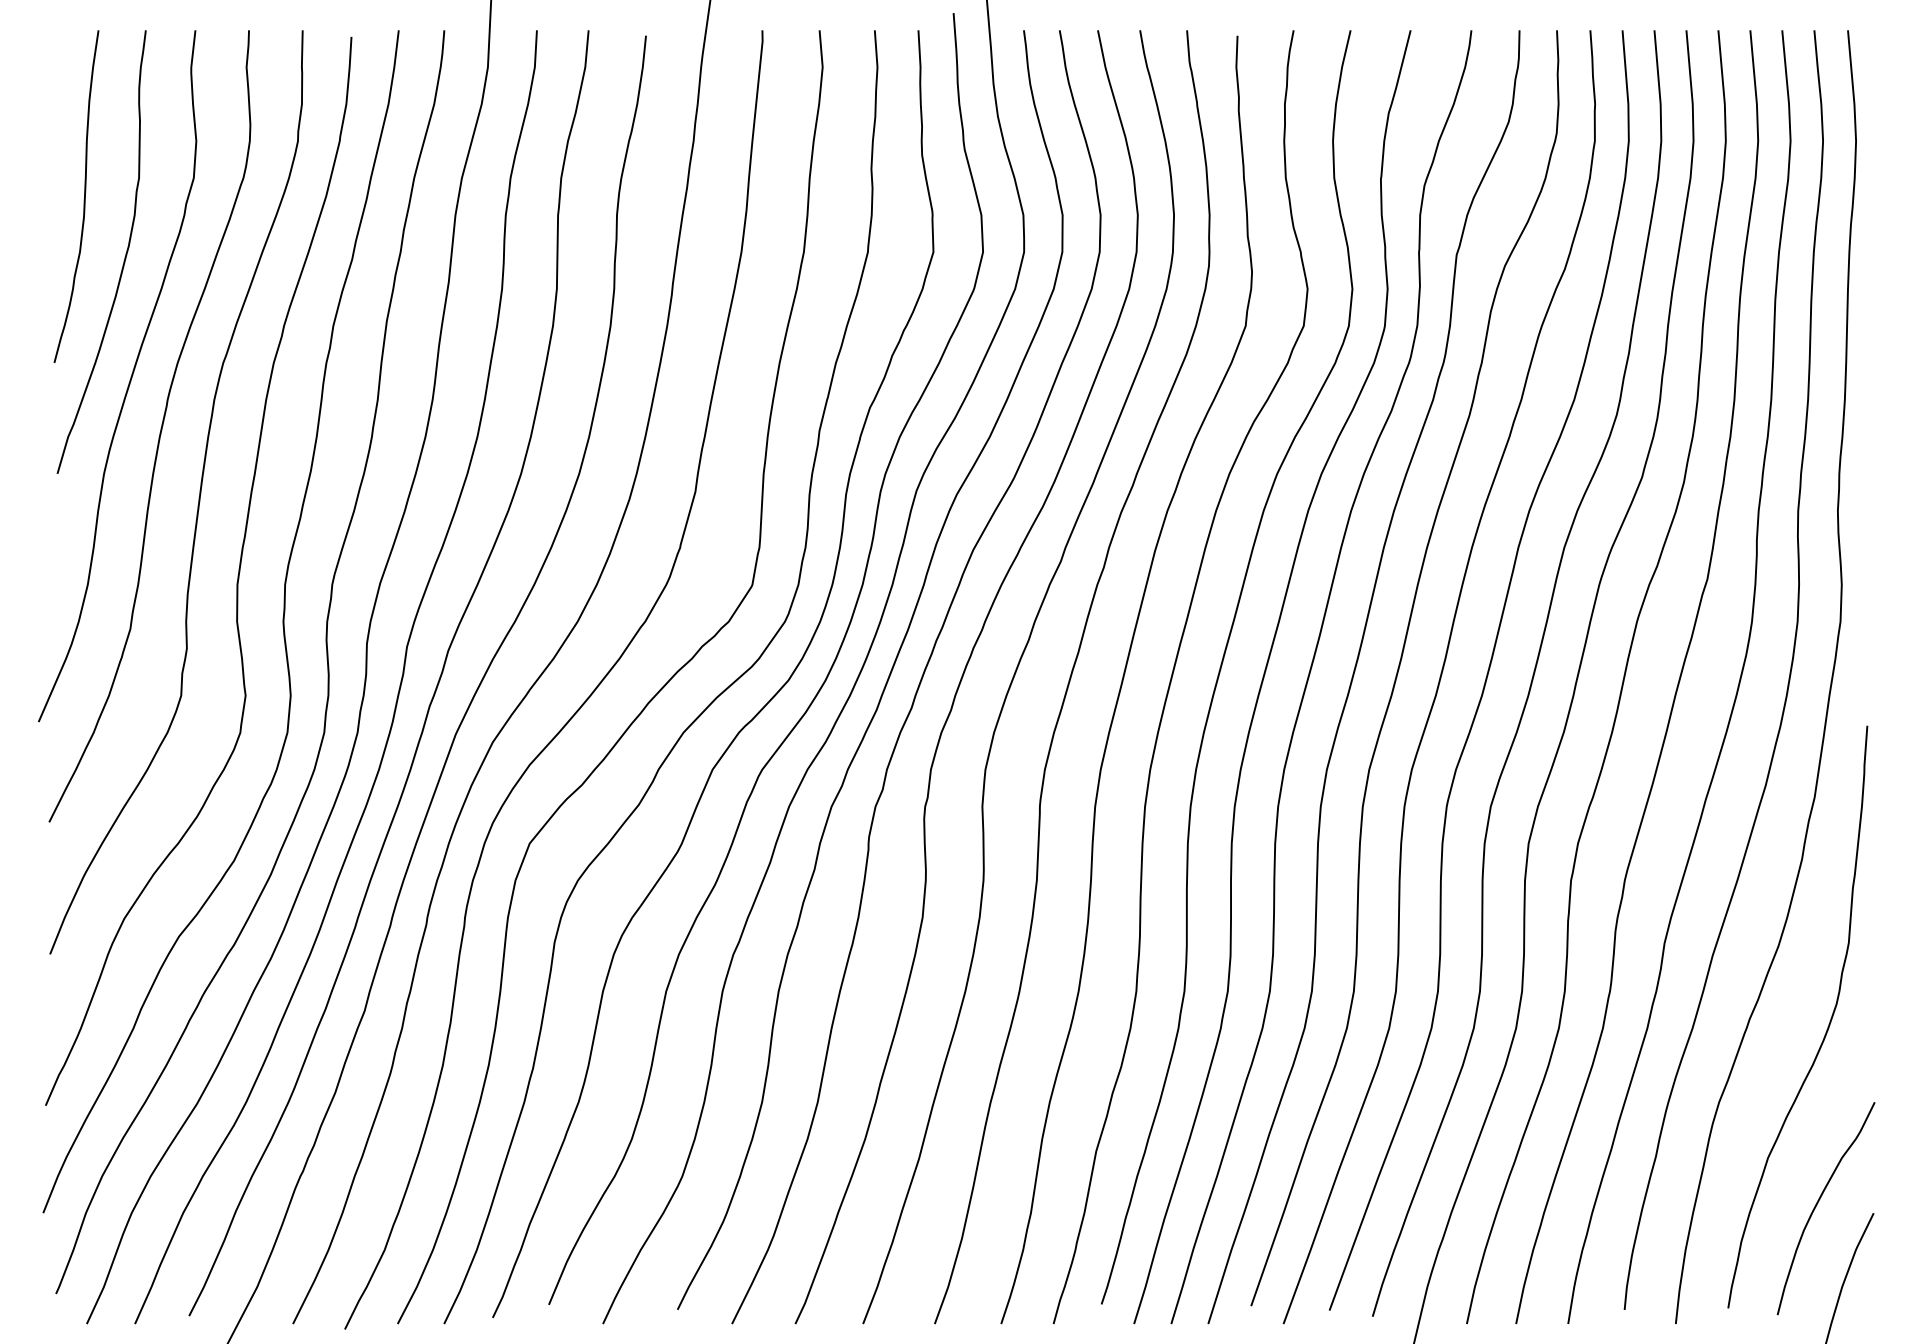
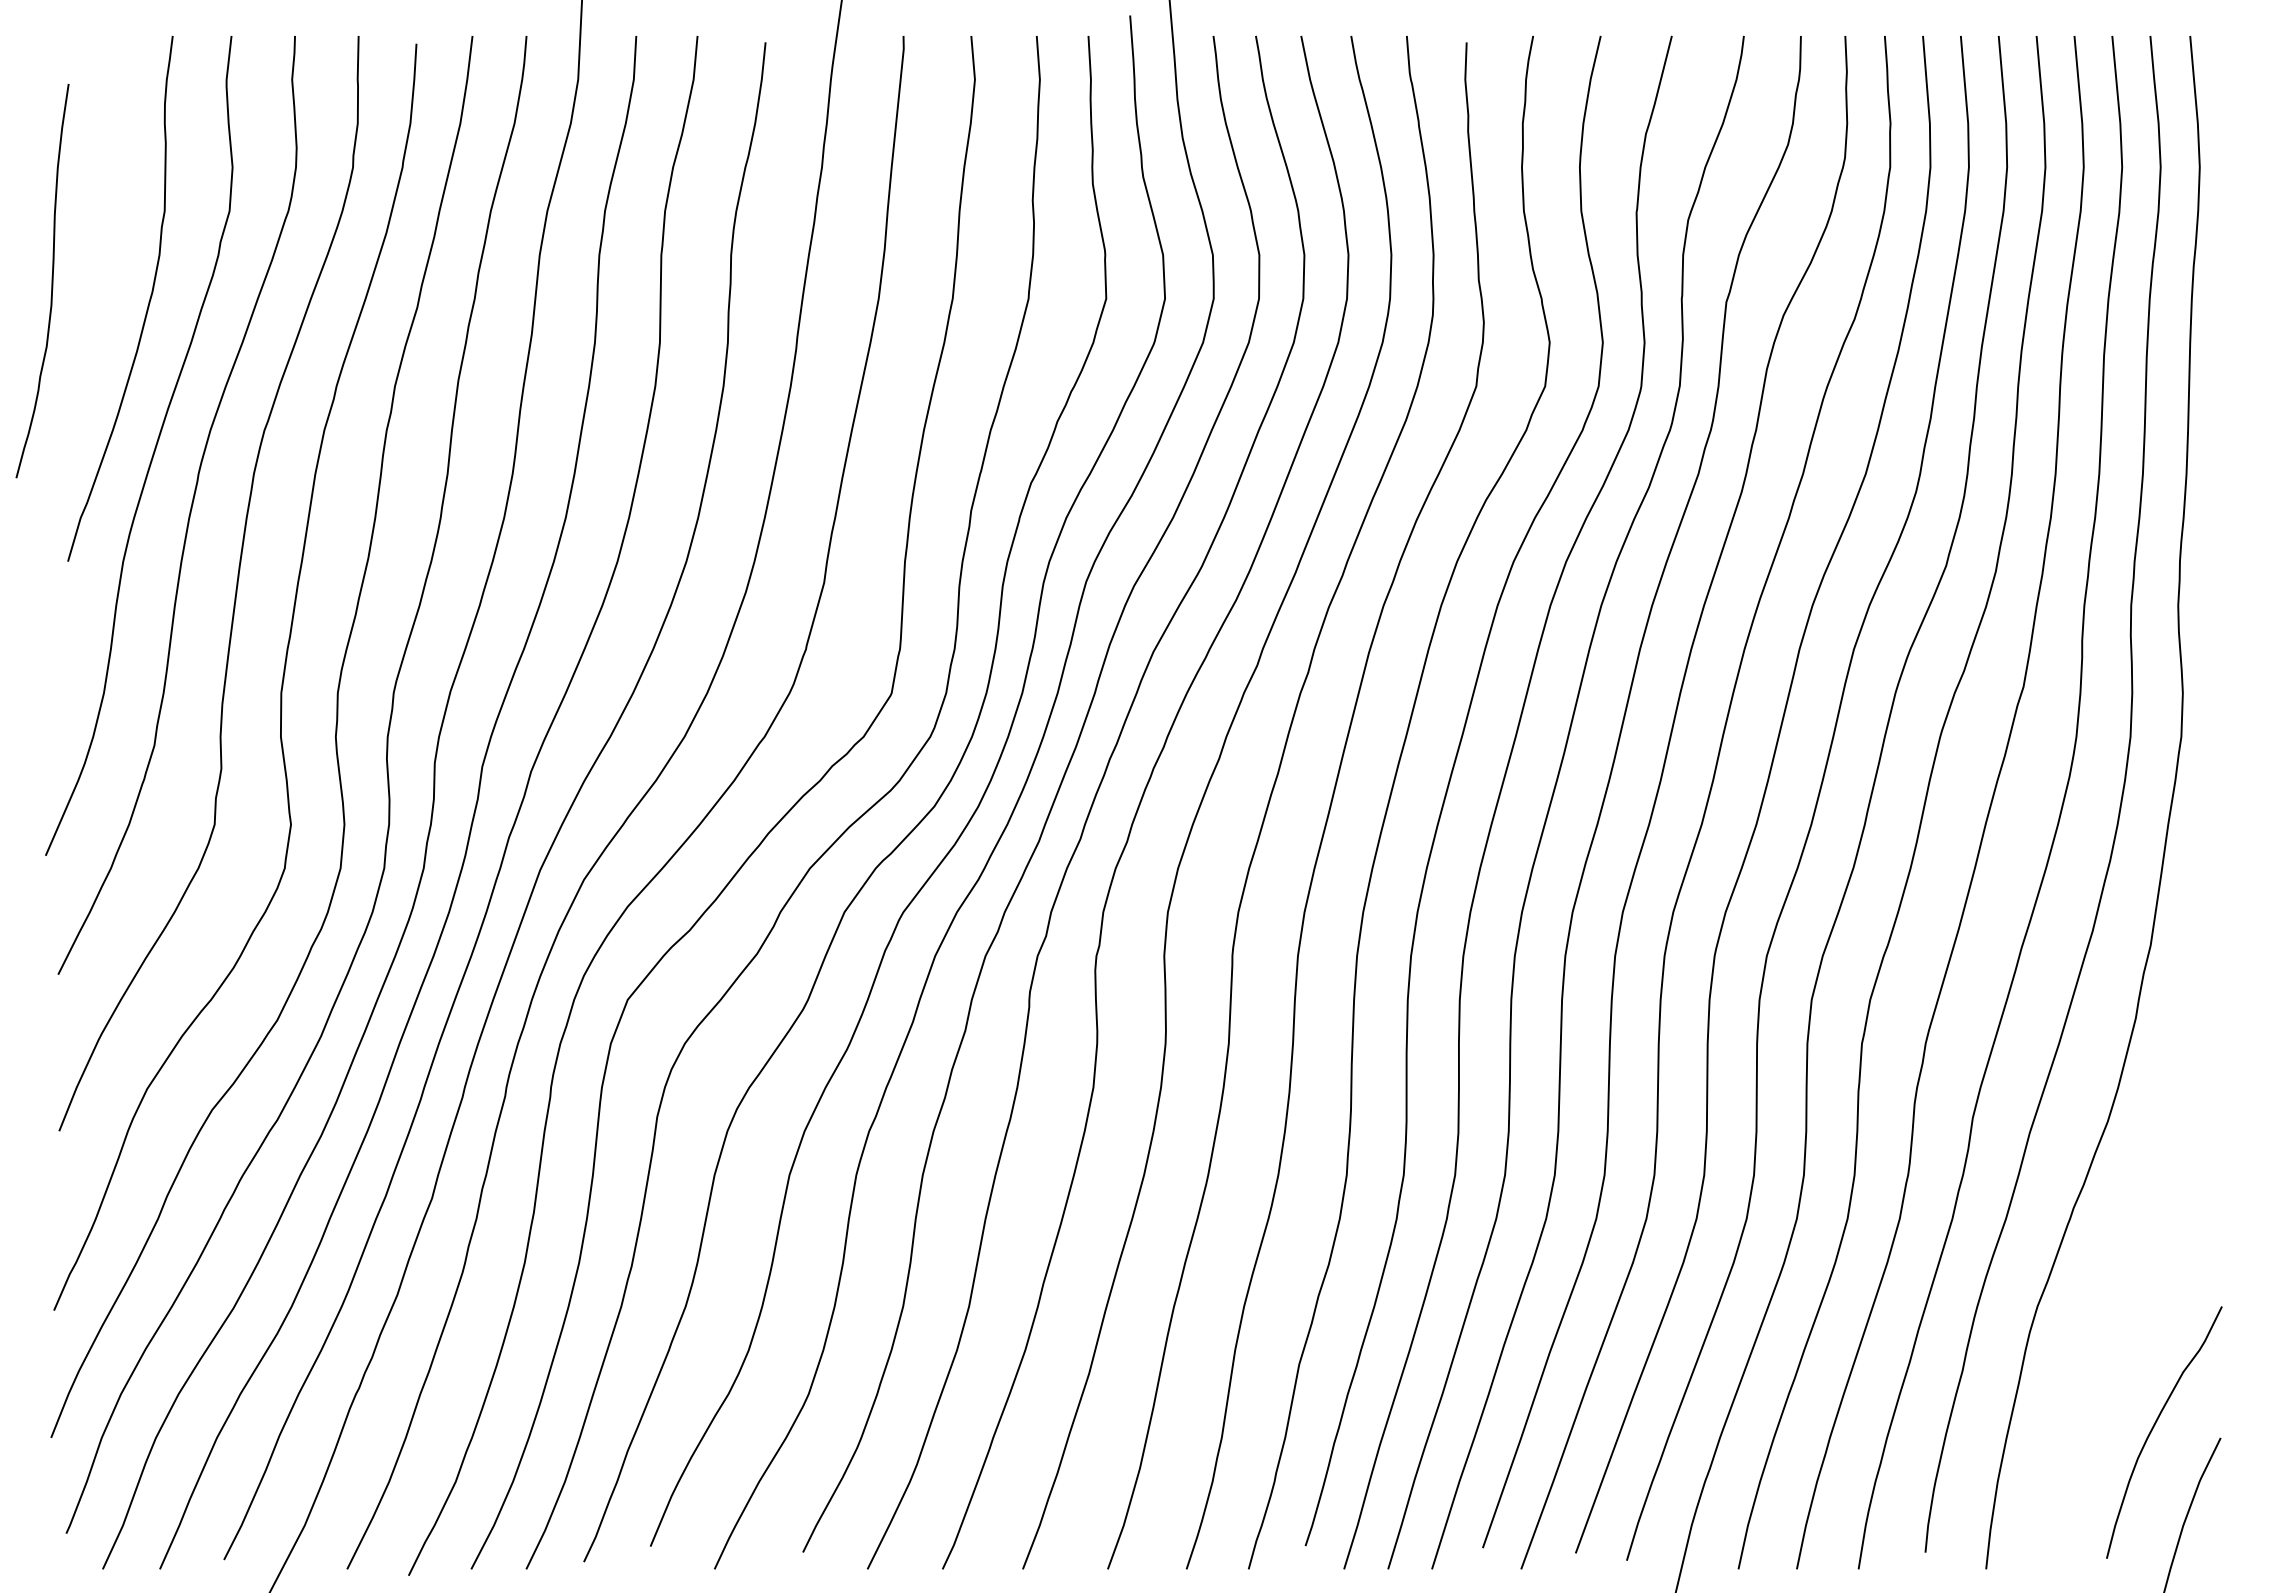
curve: (84, 196) -> (51, 281), moved
curve: (1826, 1030) -> (2164, 1221), removed

